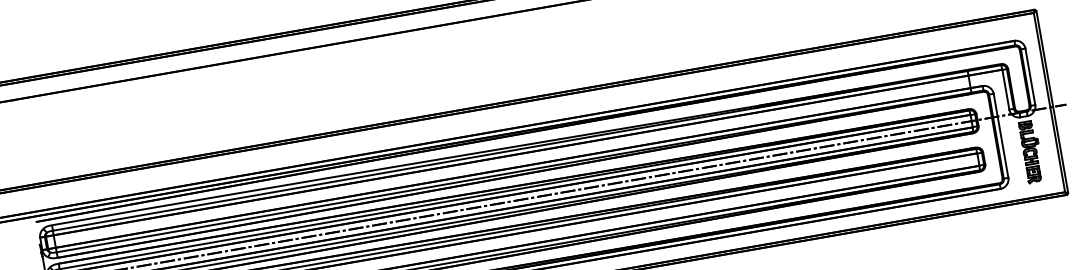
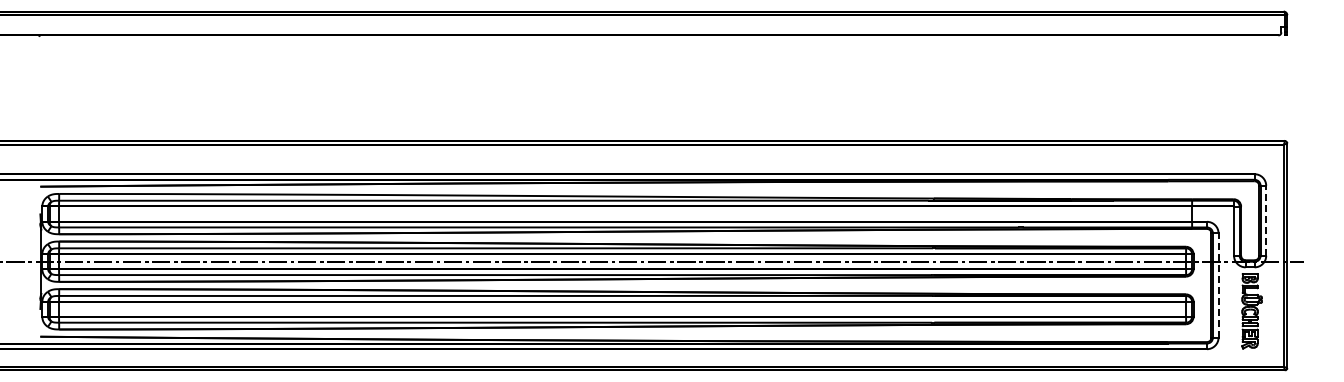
line: (1030, 76) -> (1266, 220), solid -> dashed
line: (1000, 135) -> (1218, 285), solid -> dashed

